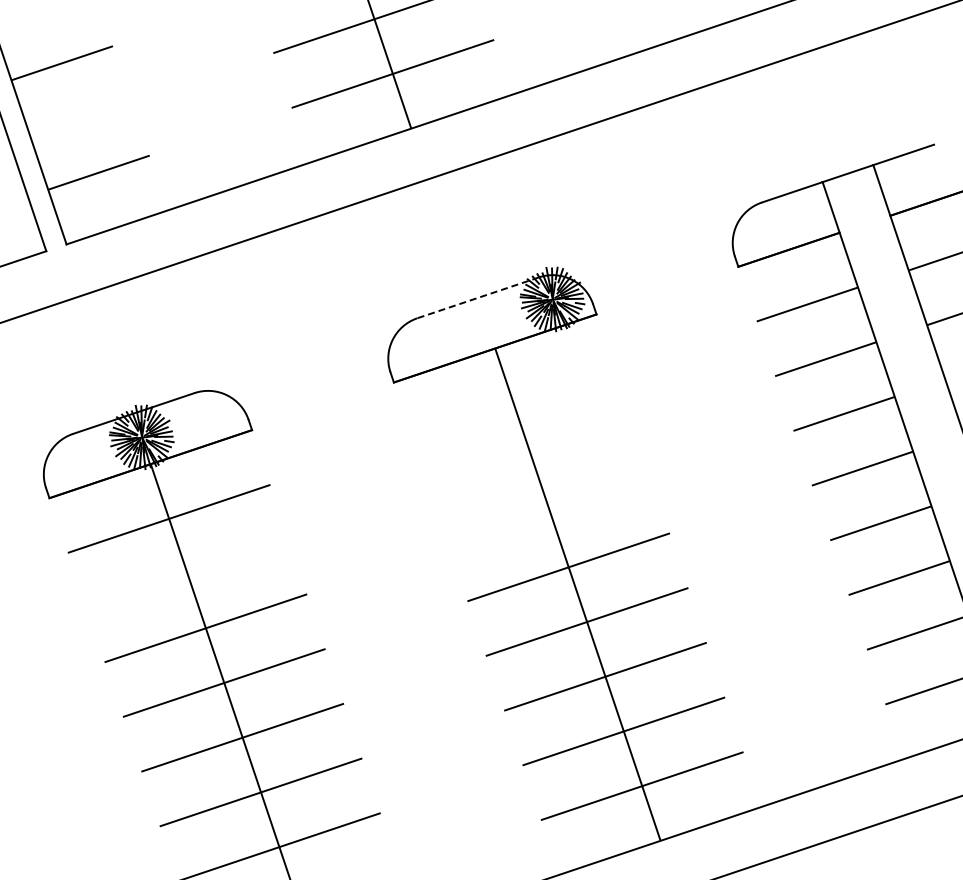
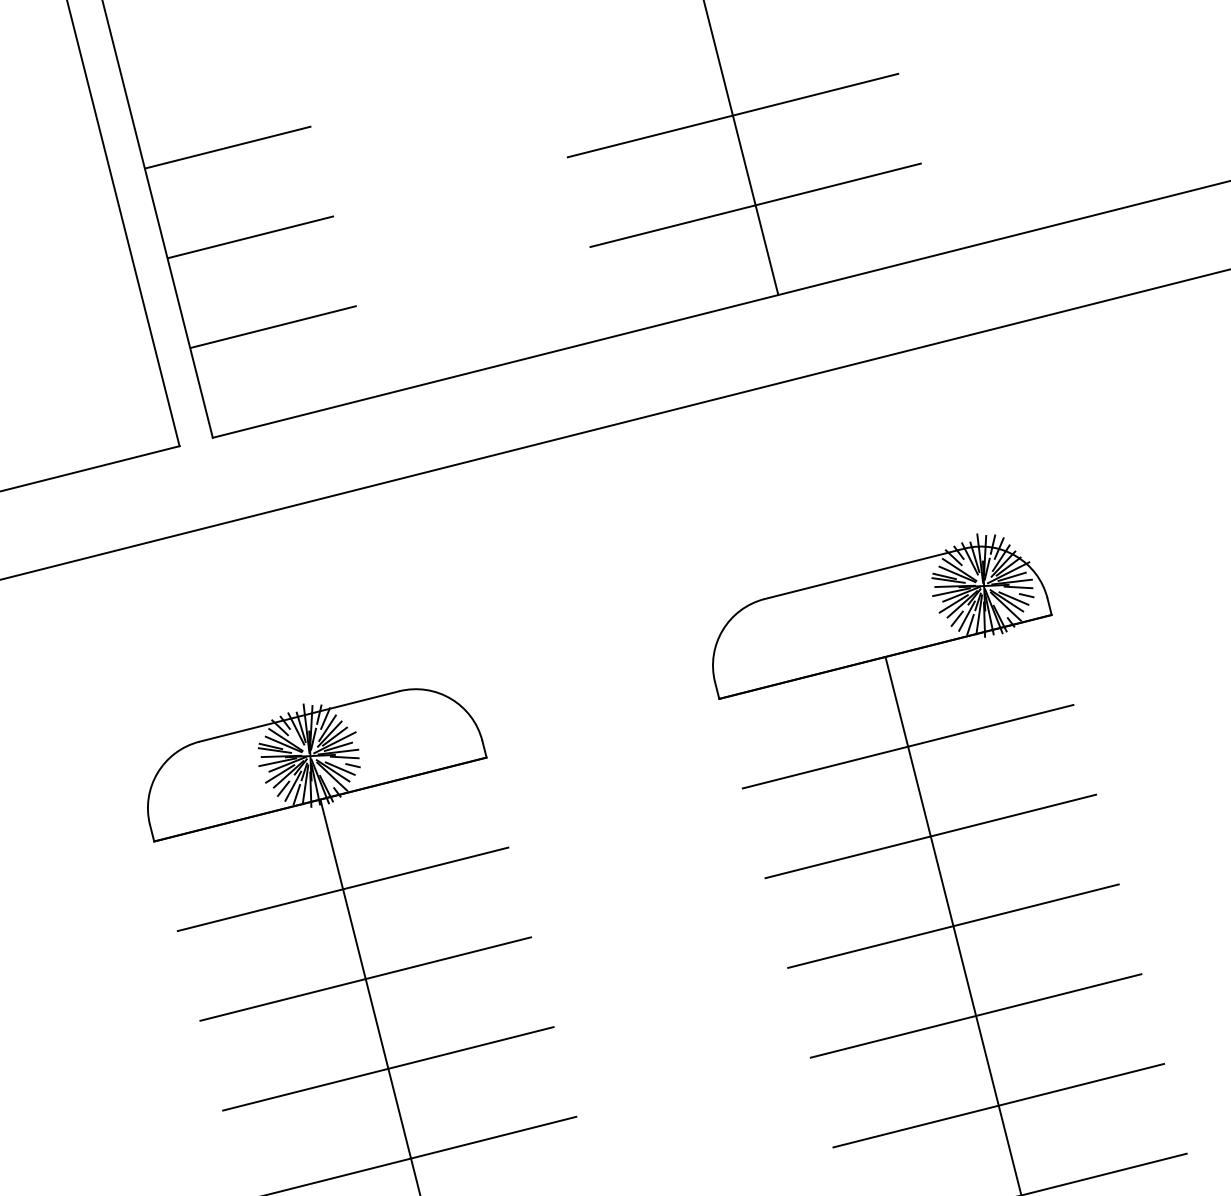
line: (80, 117) -> (250, 236), added
line: (477, 298) -> (863, 574), dashed -> solid
line: (513, 403) -> (907, 747), added
line: (531, 457) -> (930, 835), added
line: (550, 512) -> (953, 926), added
line: (187, 573) -> (365, 978), added

